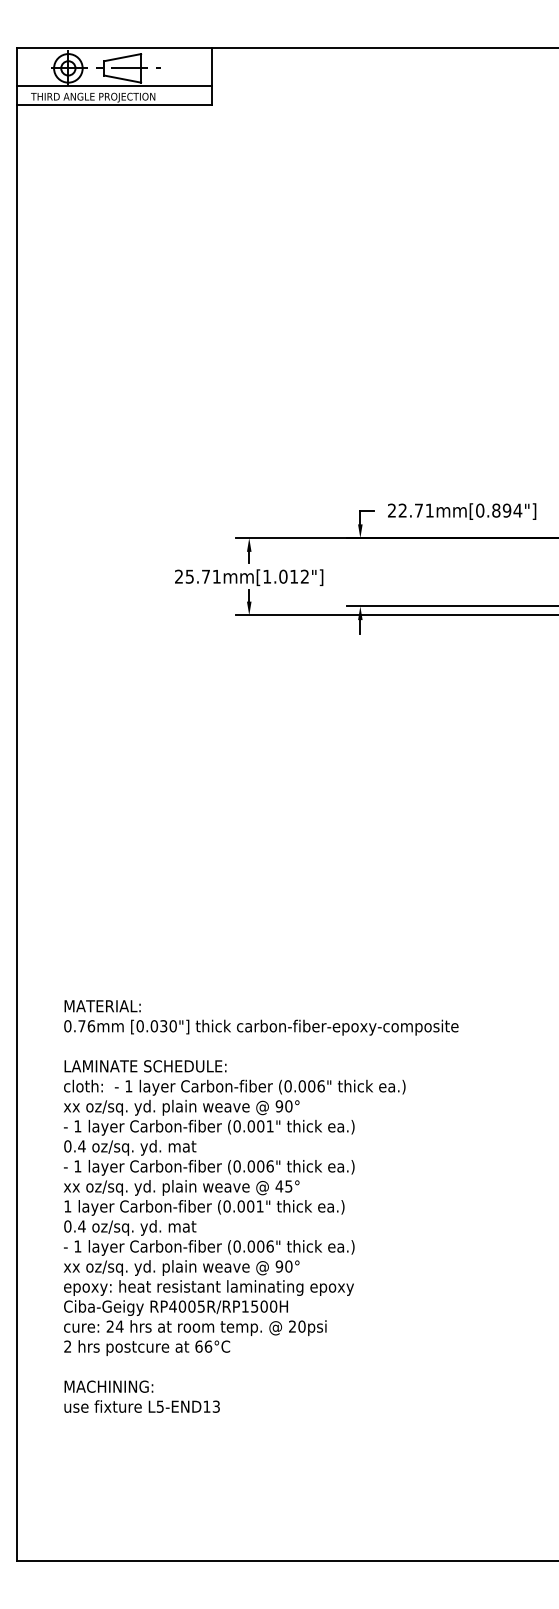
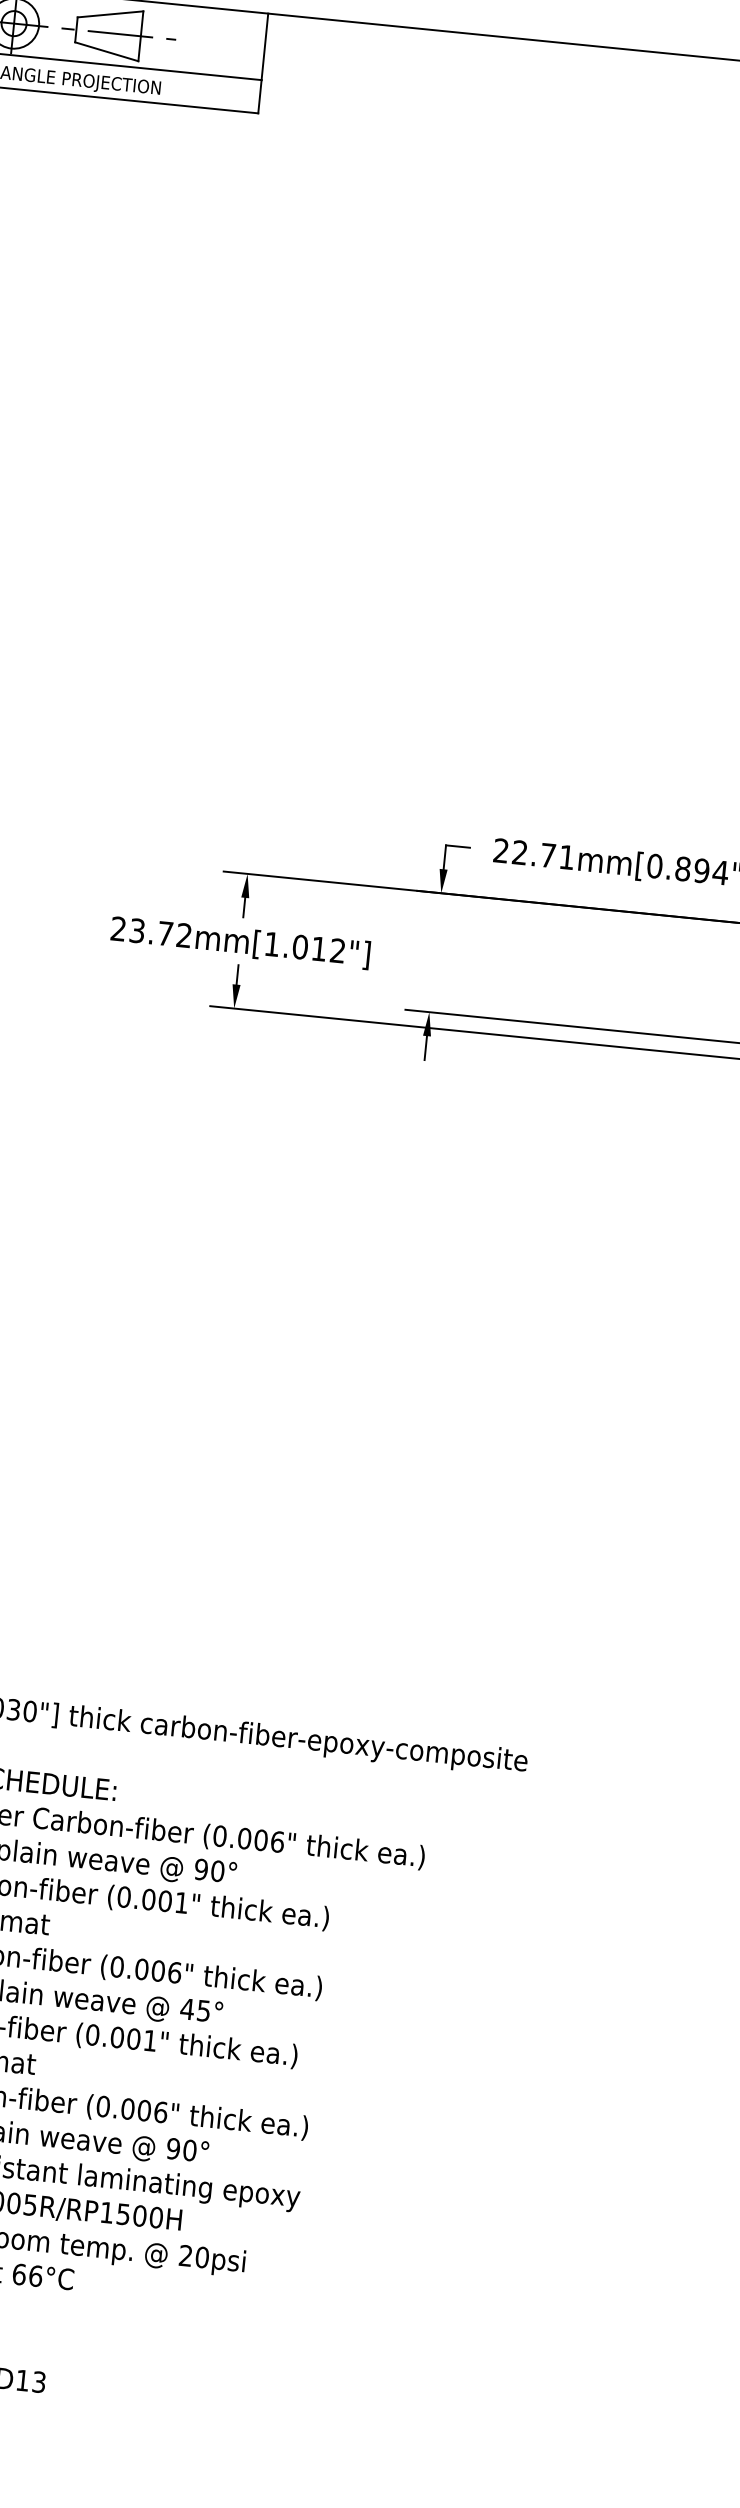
text: (203, 576) -> (161, 932), 25.71mm[1.012"] -> 23.72mm[1.012"]

